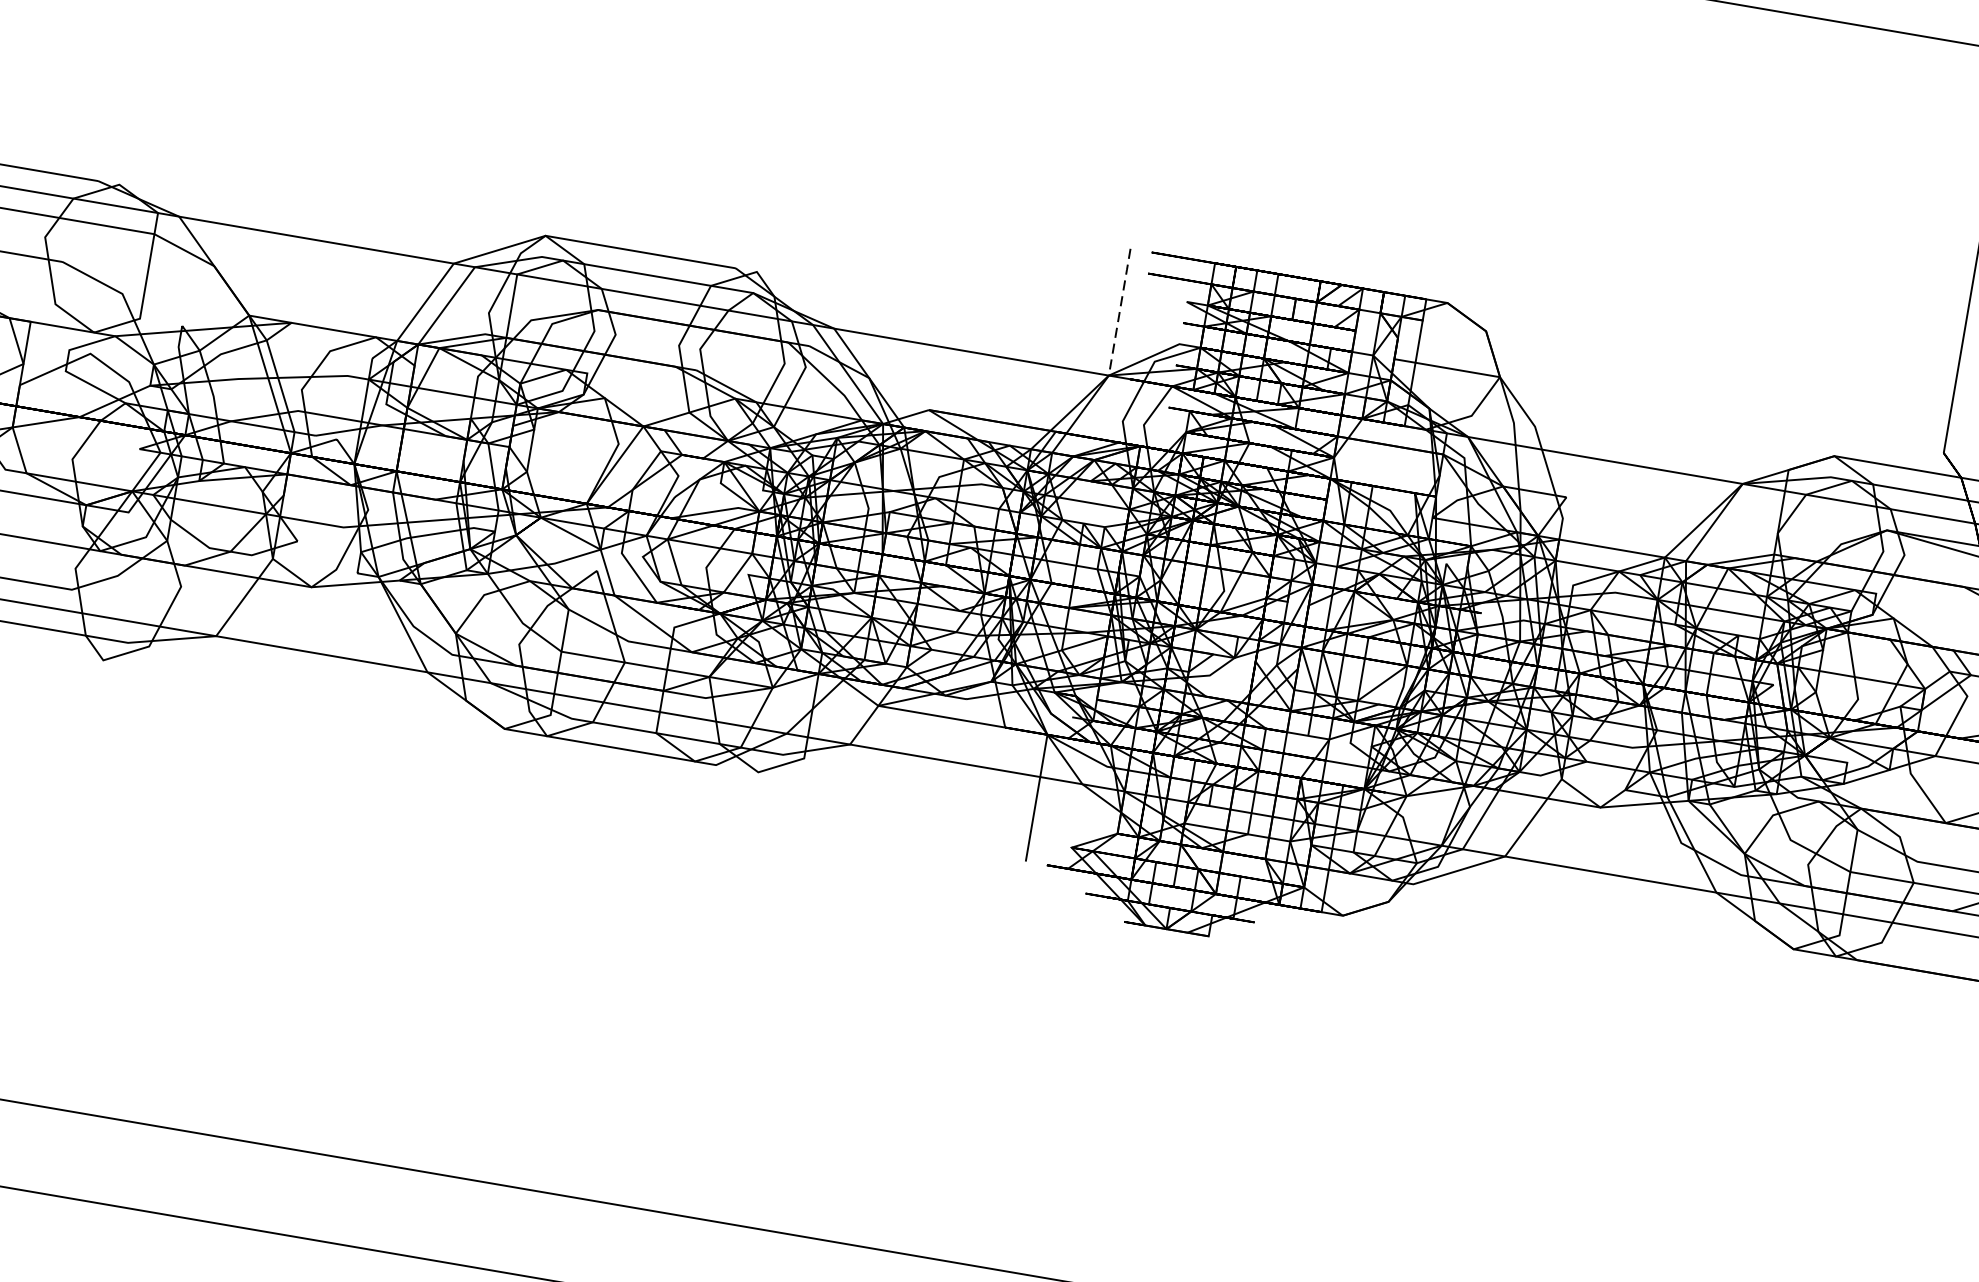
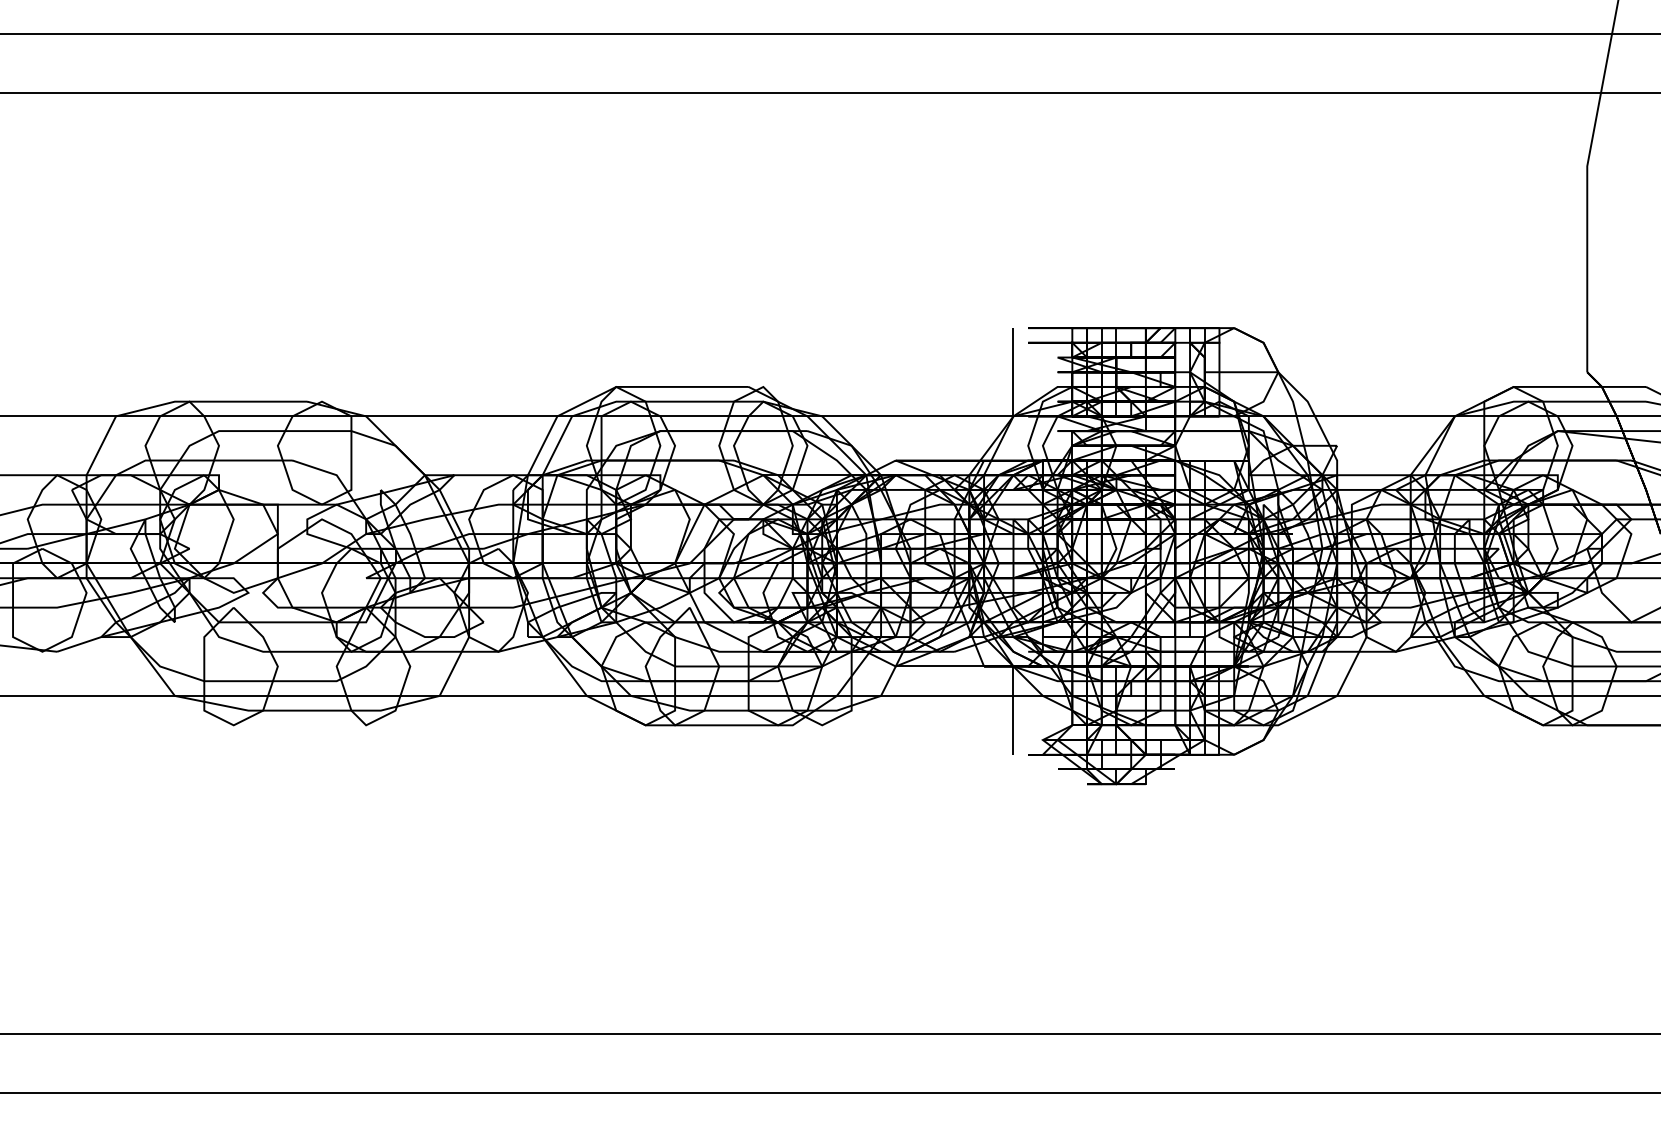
line: (1119, 311) -> (1013, 371), dashed -> solid

